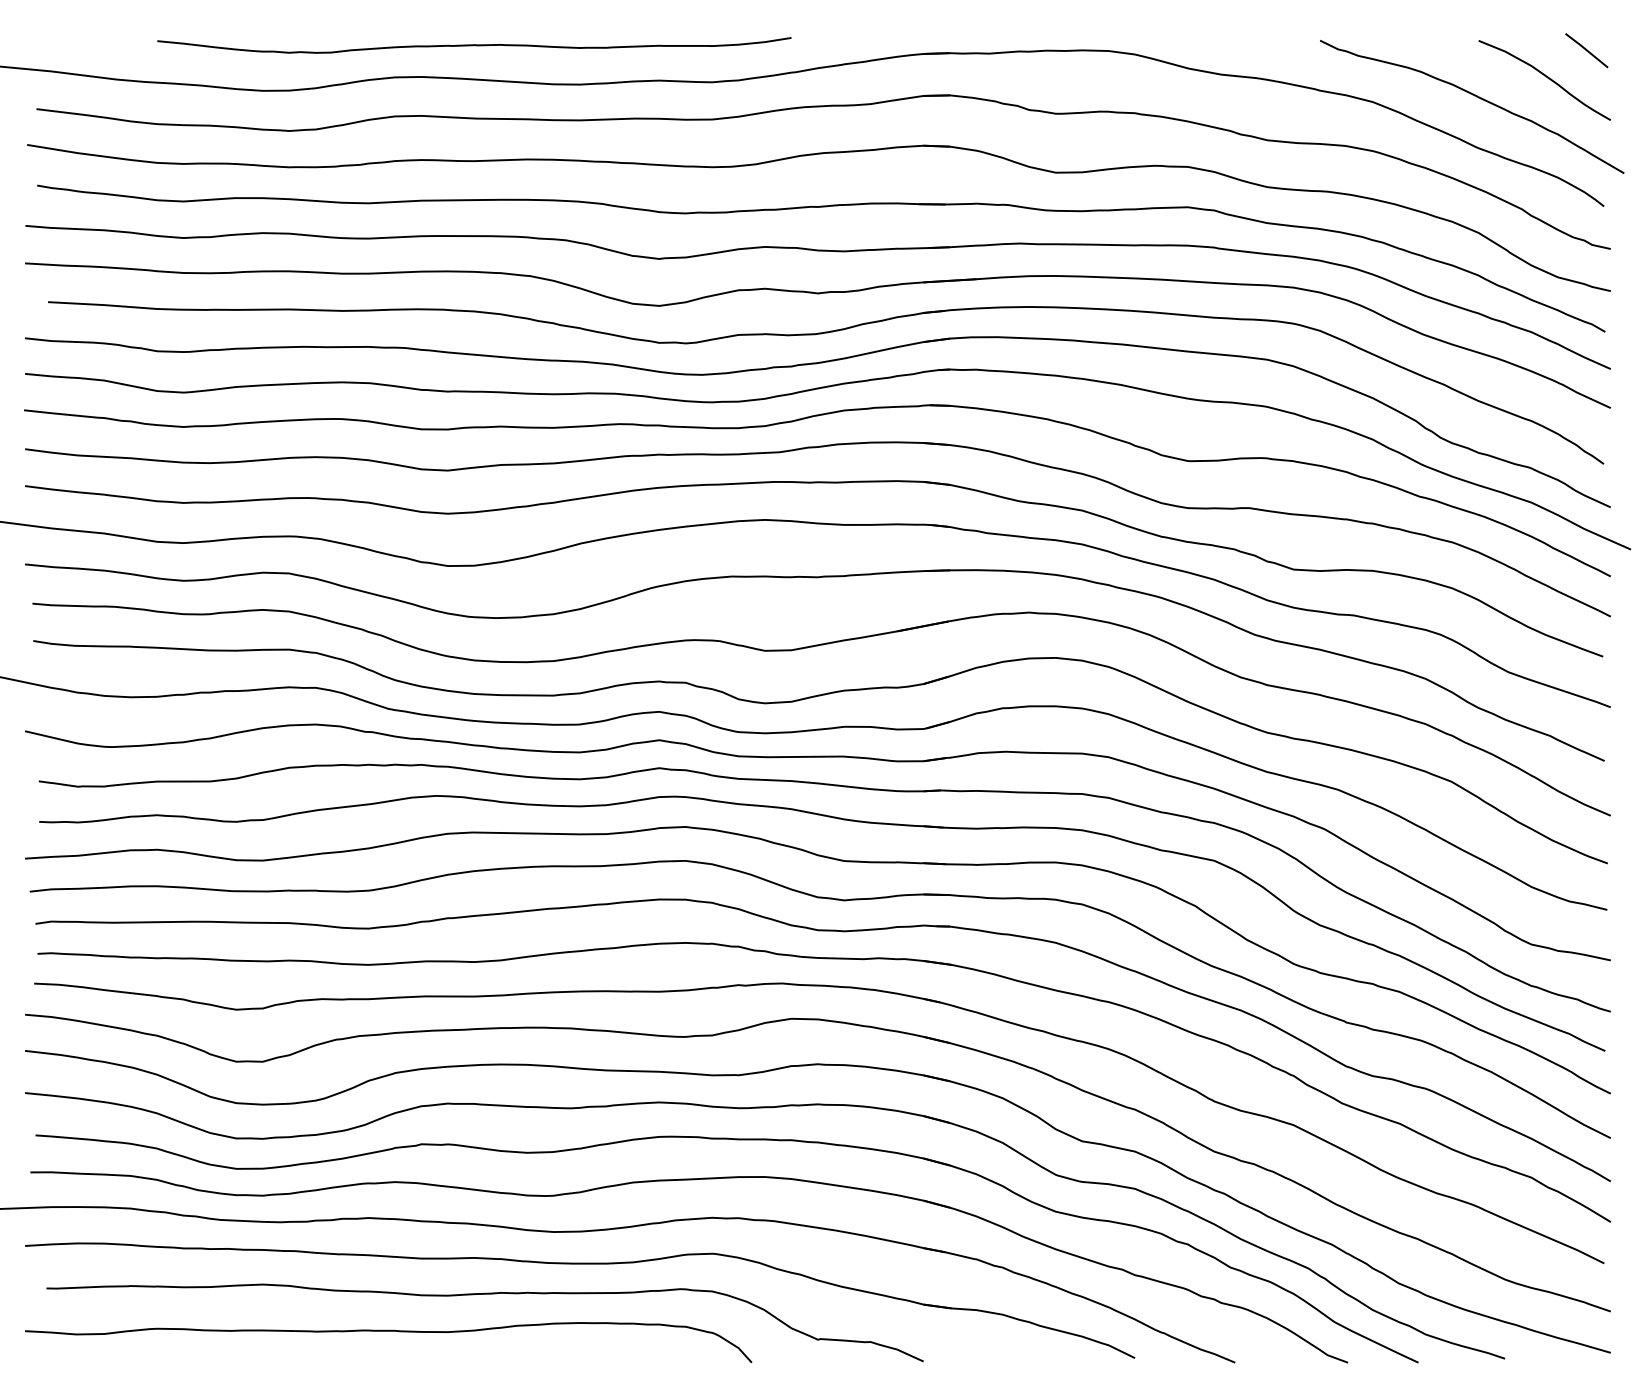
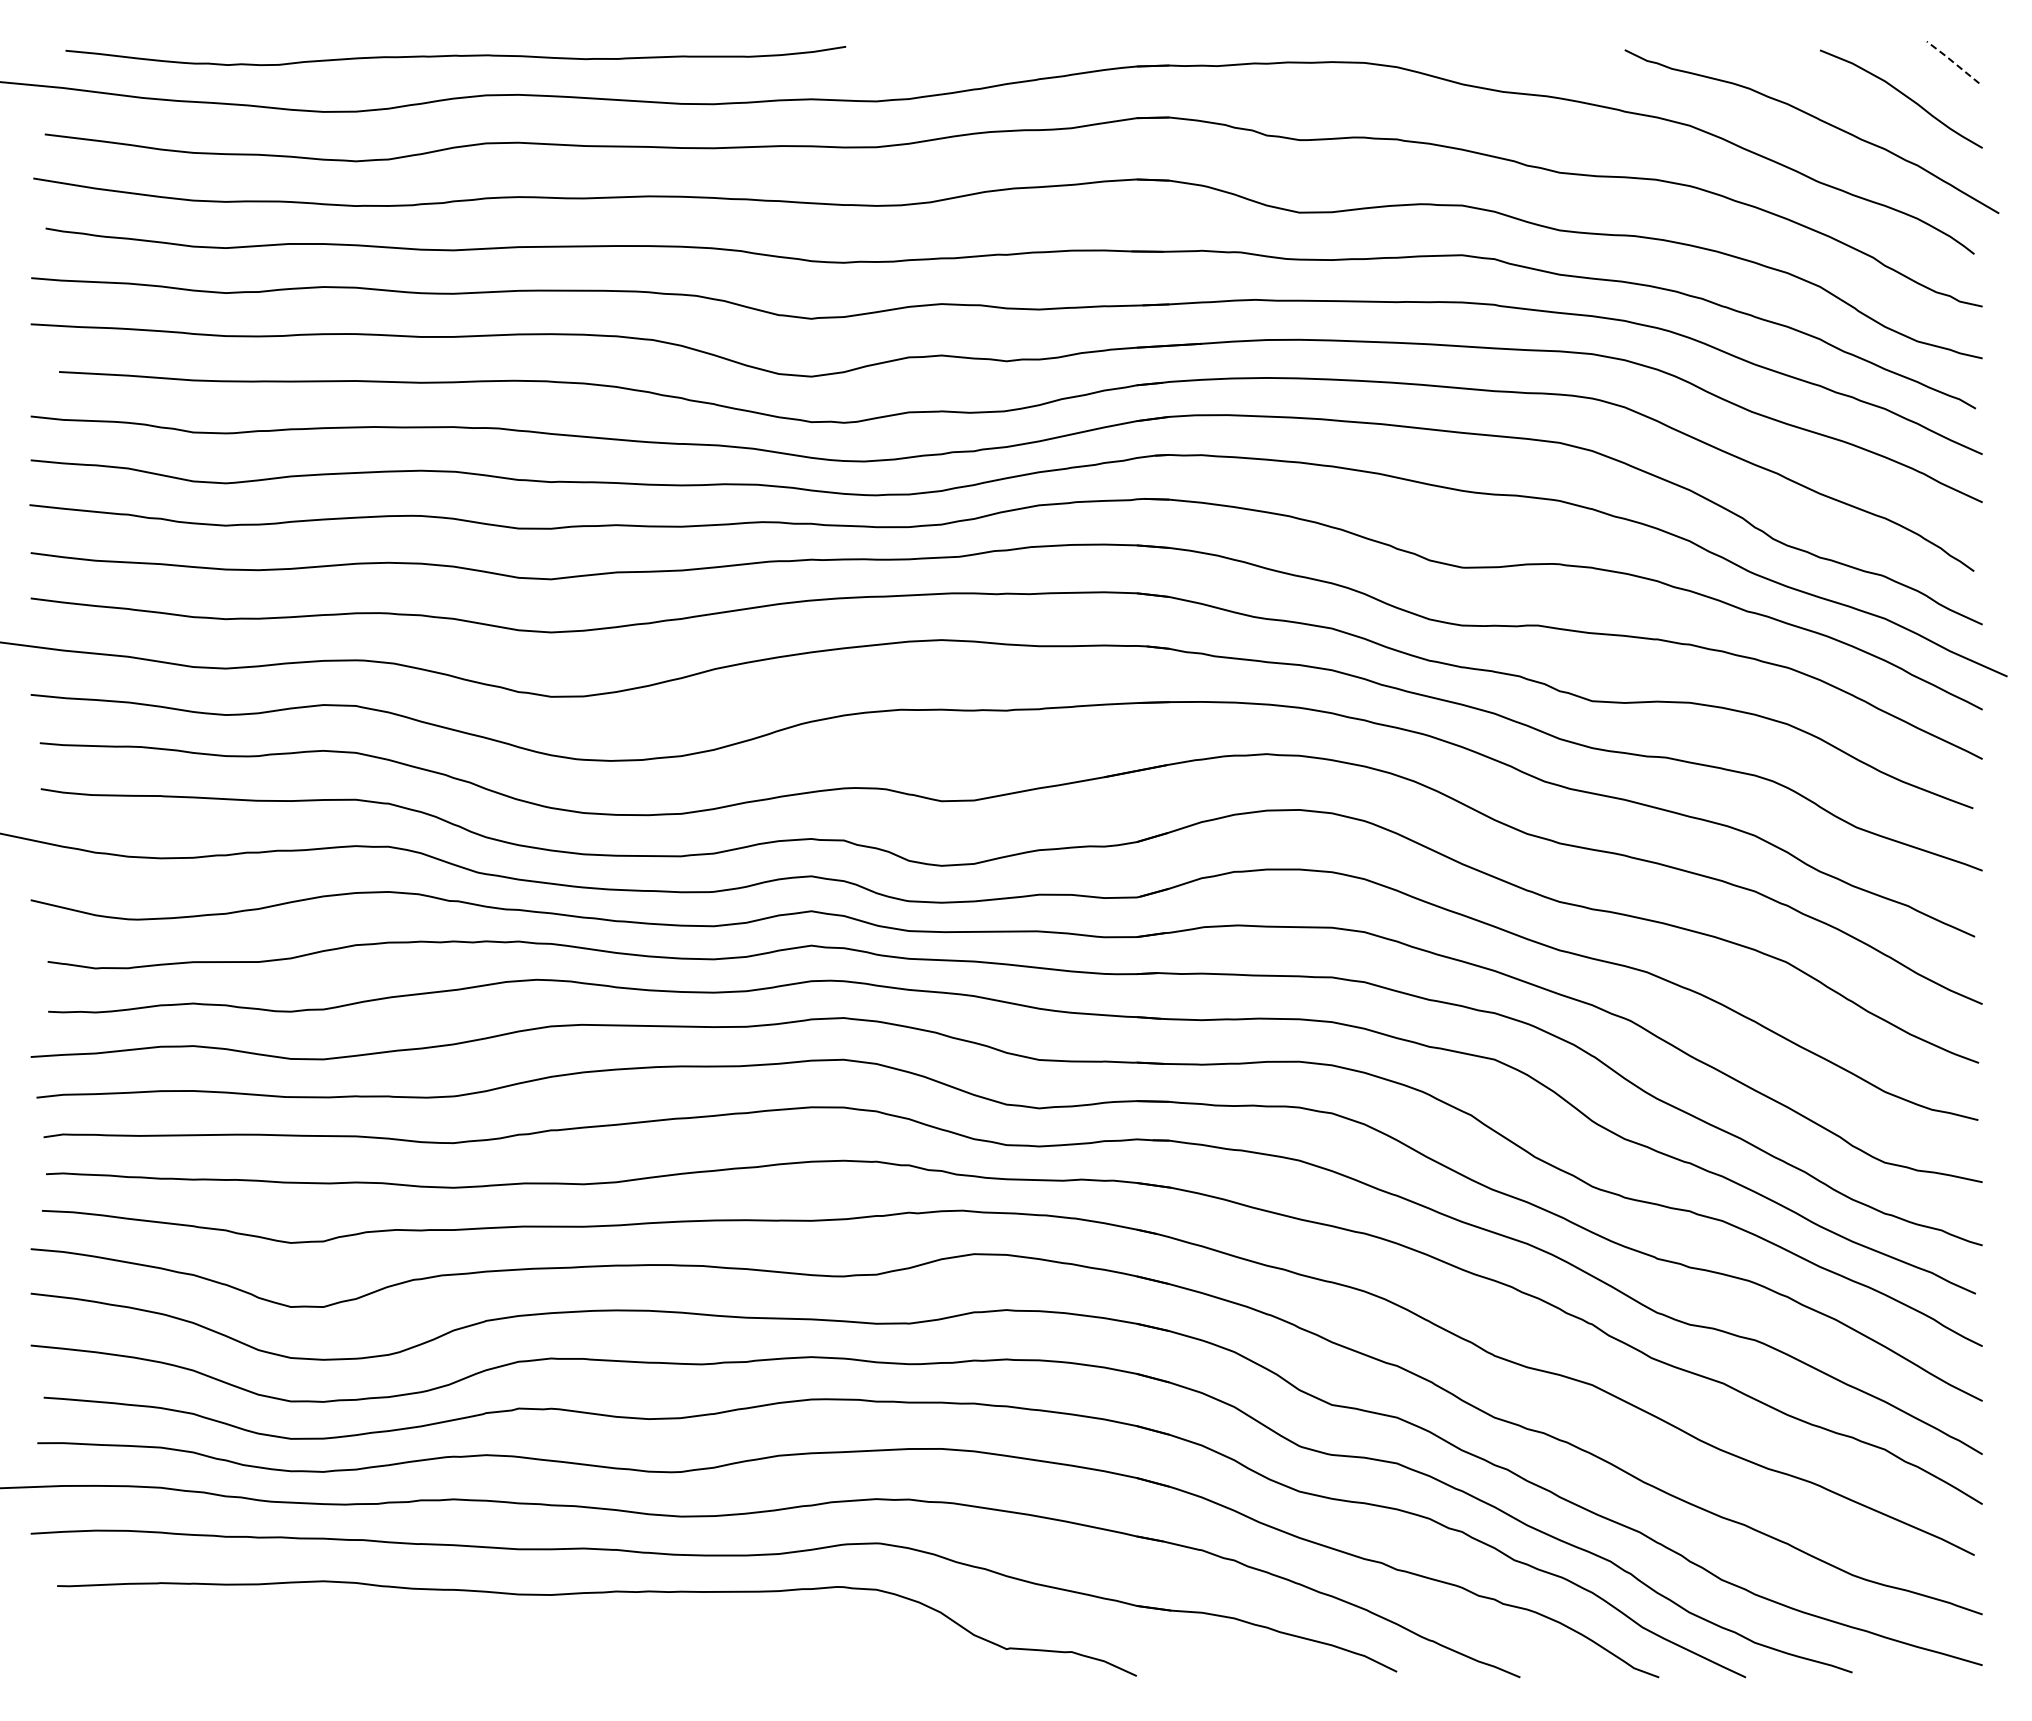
curve: (474, 45) -> (455, 55), moved
line: (1586, 49) -> (1952, 61), solid -> dashed
curve: (388, 1331) -> (477, 1639), removed

